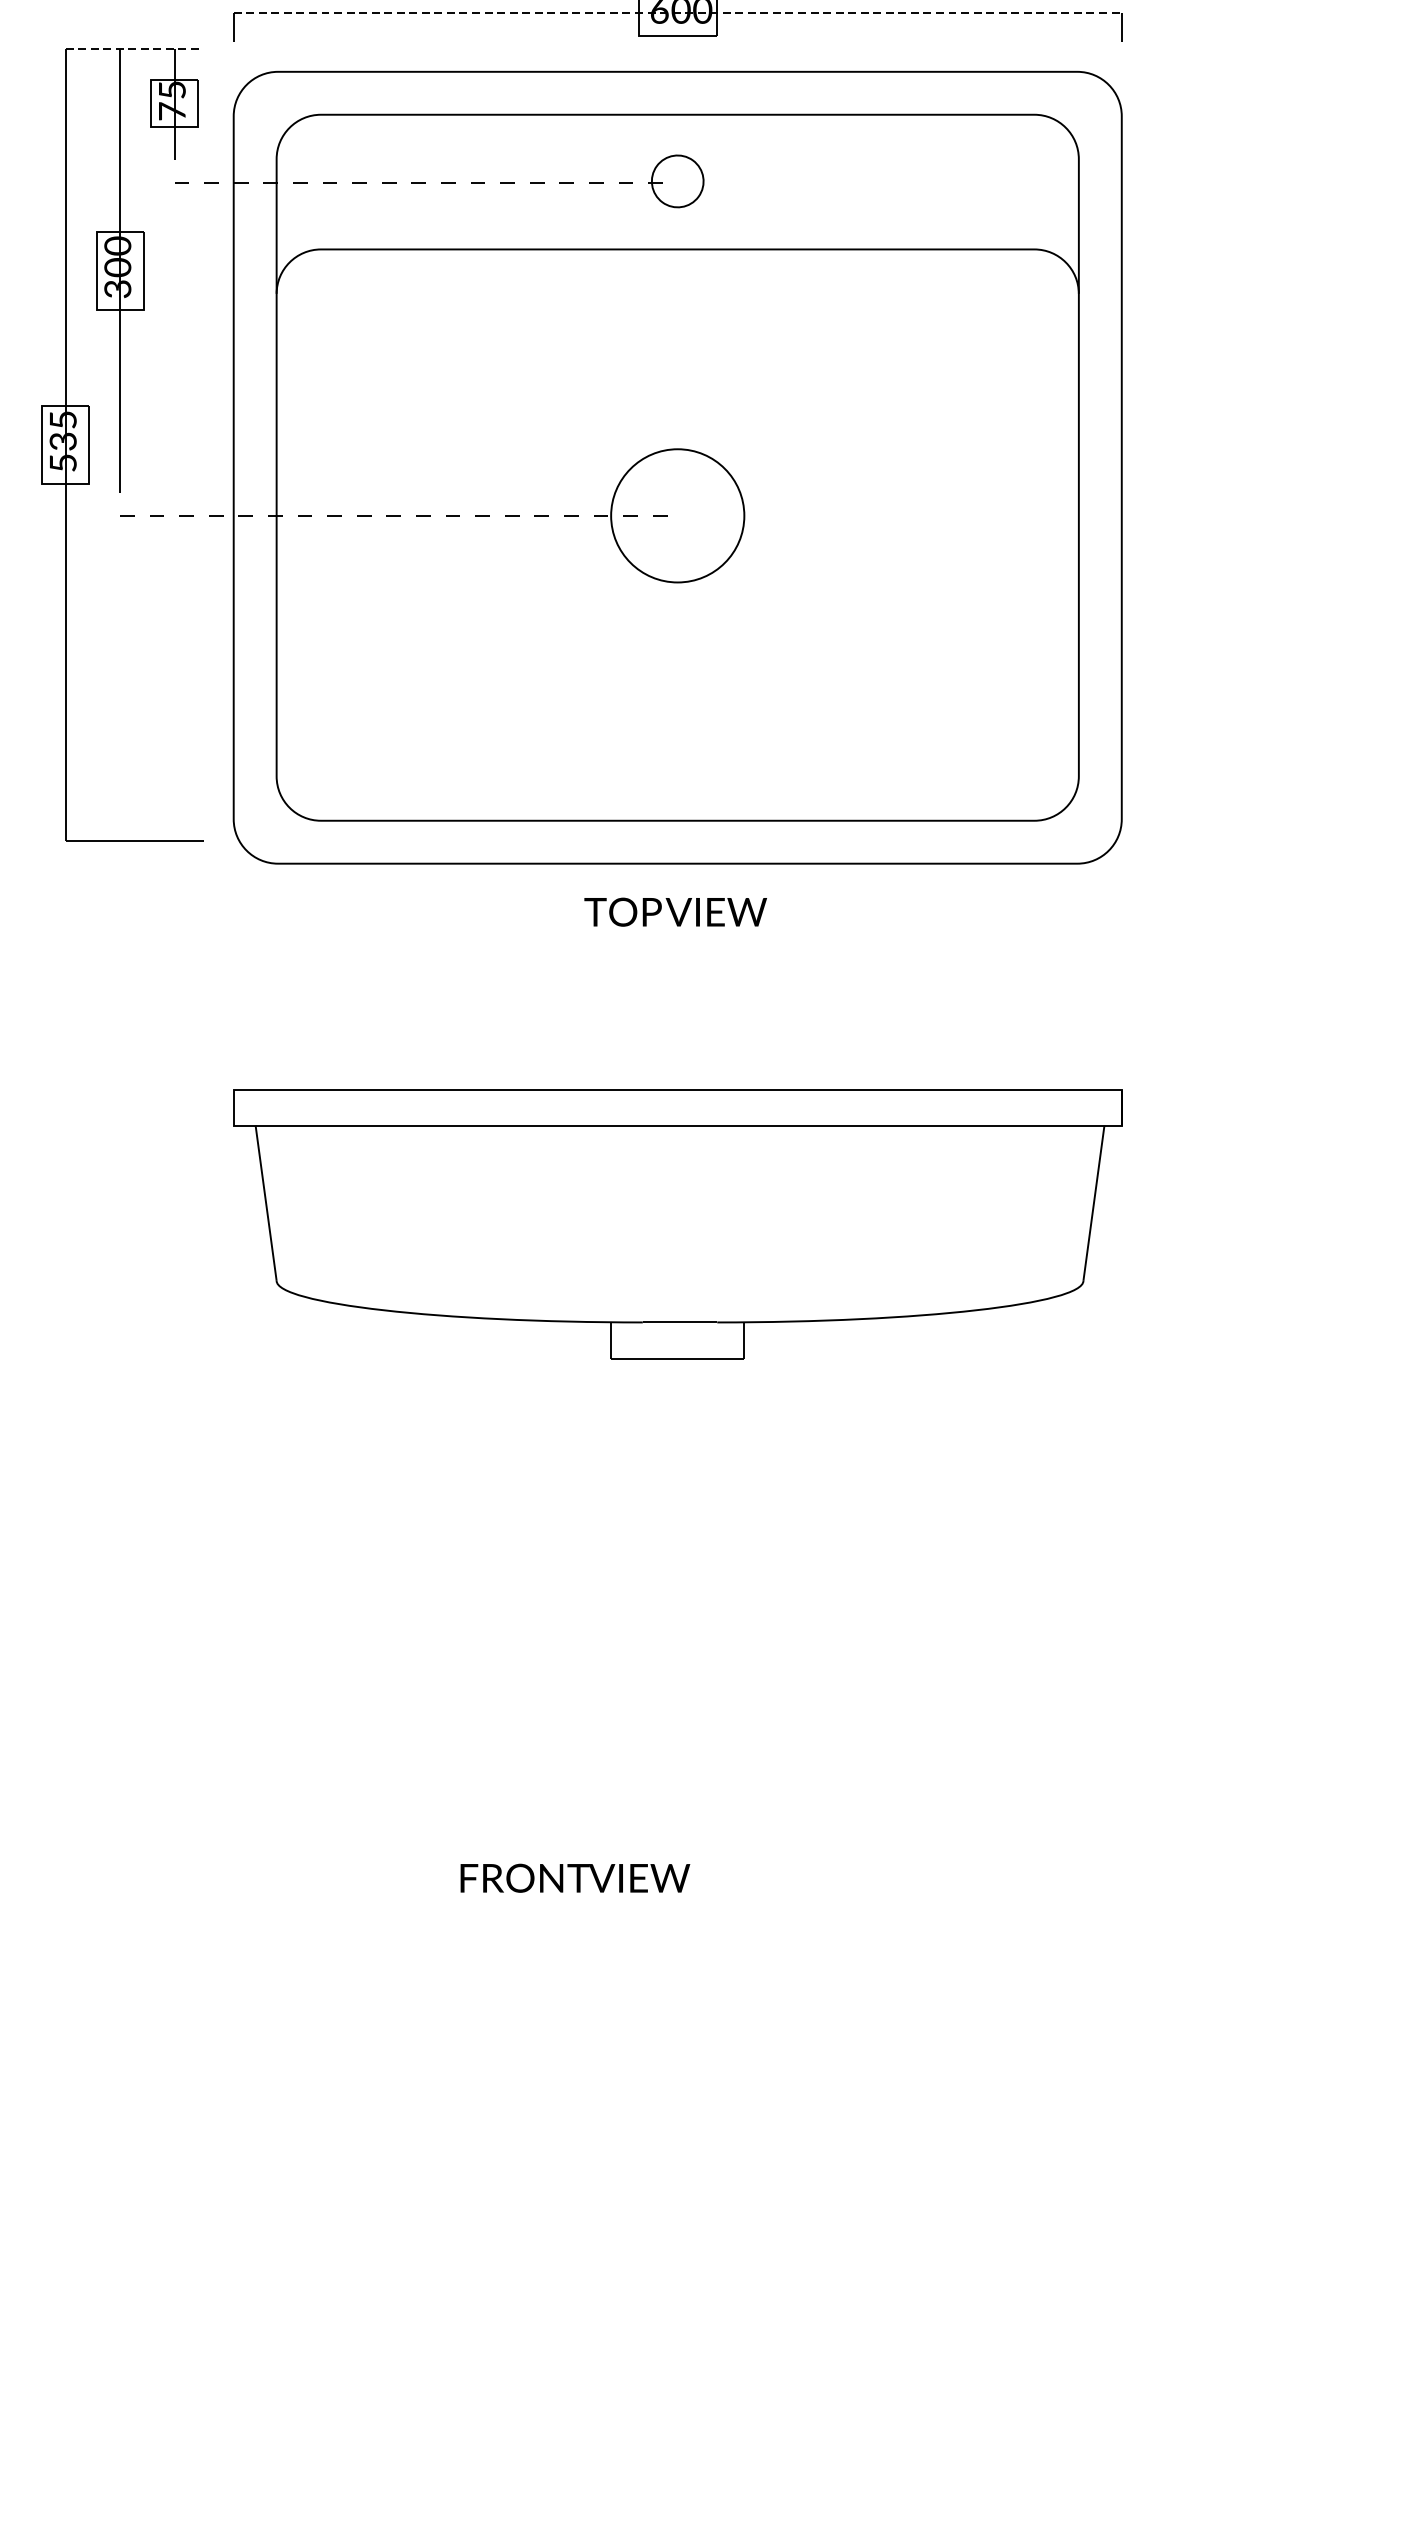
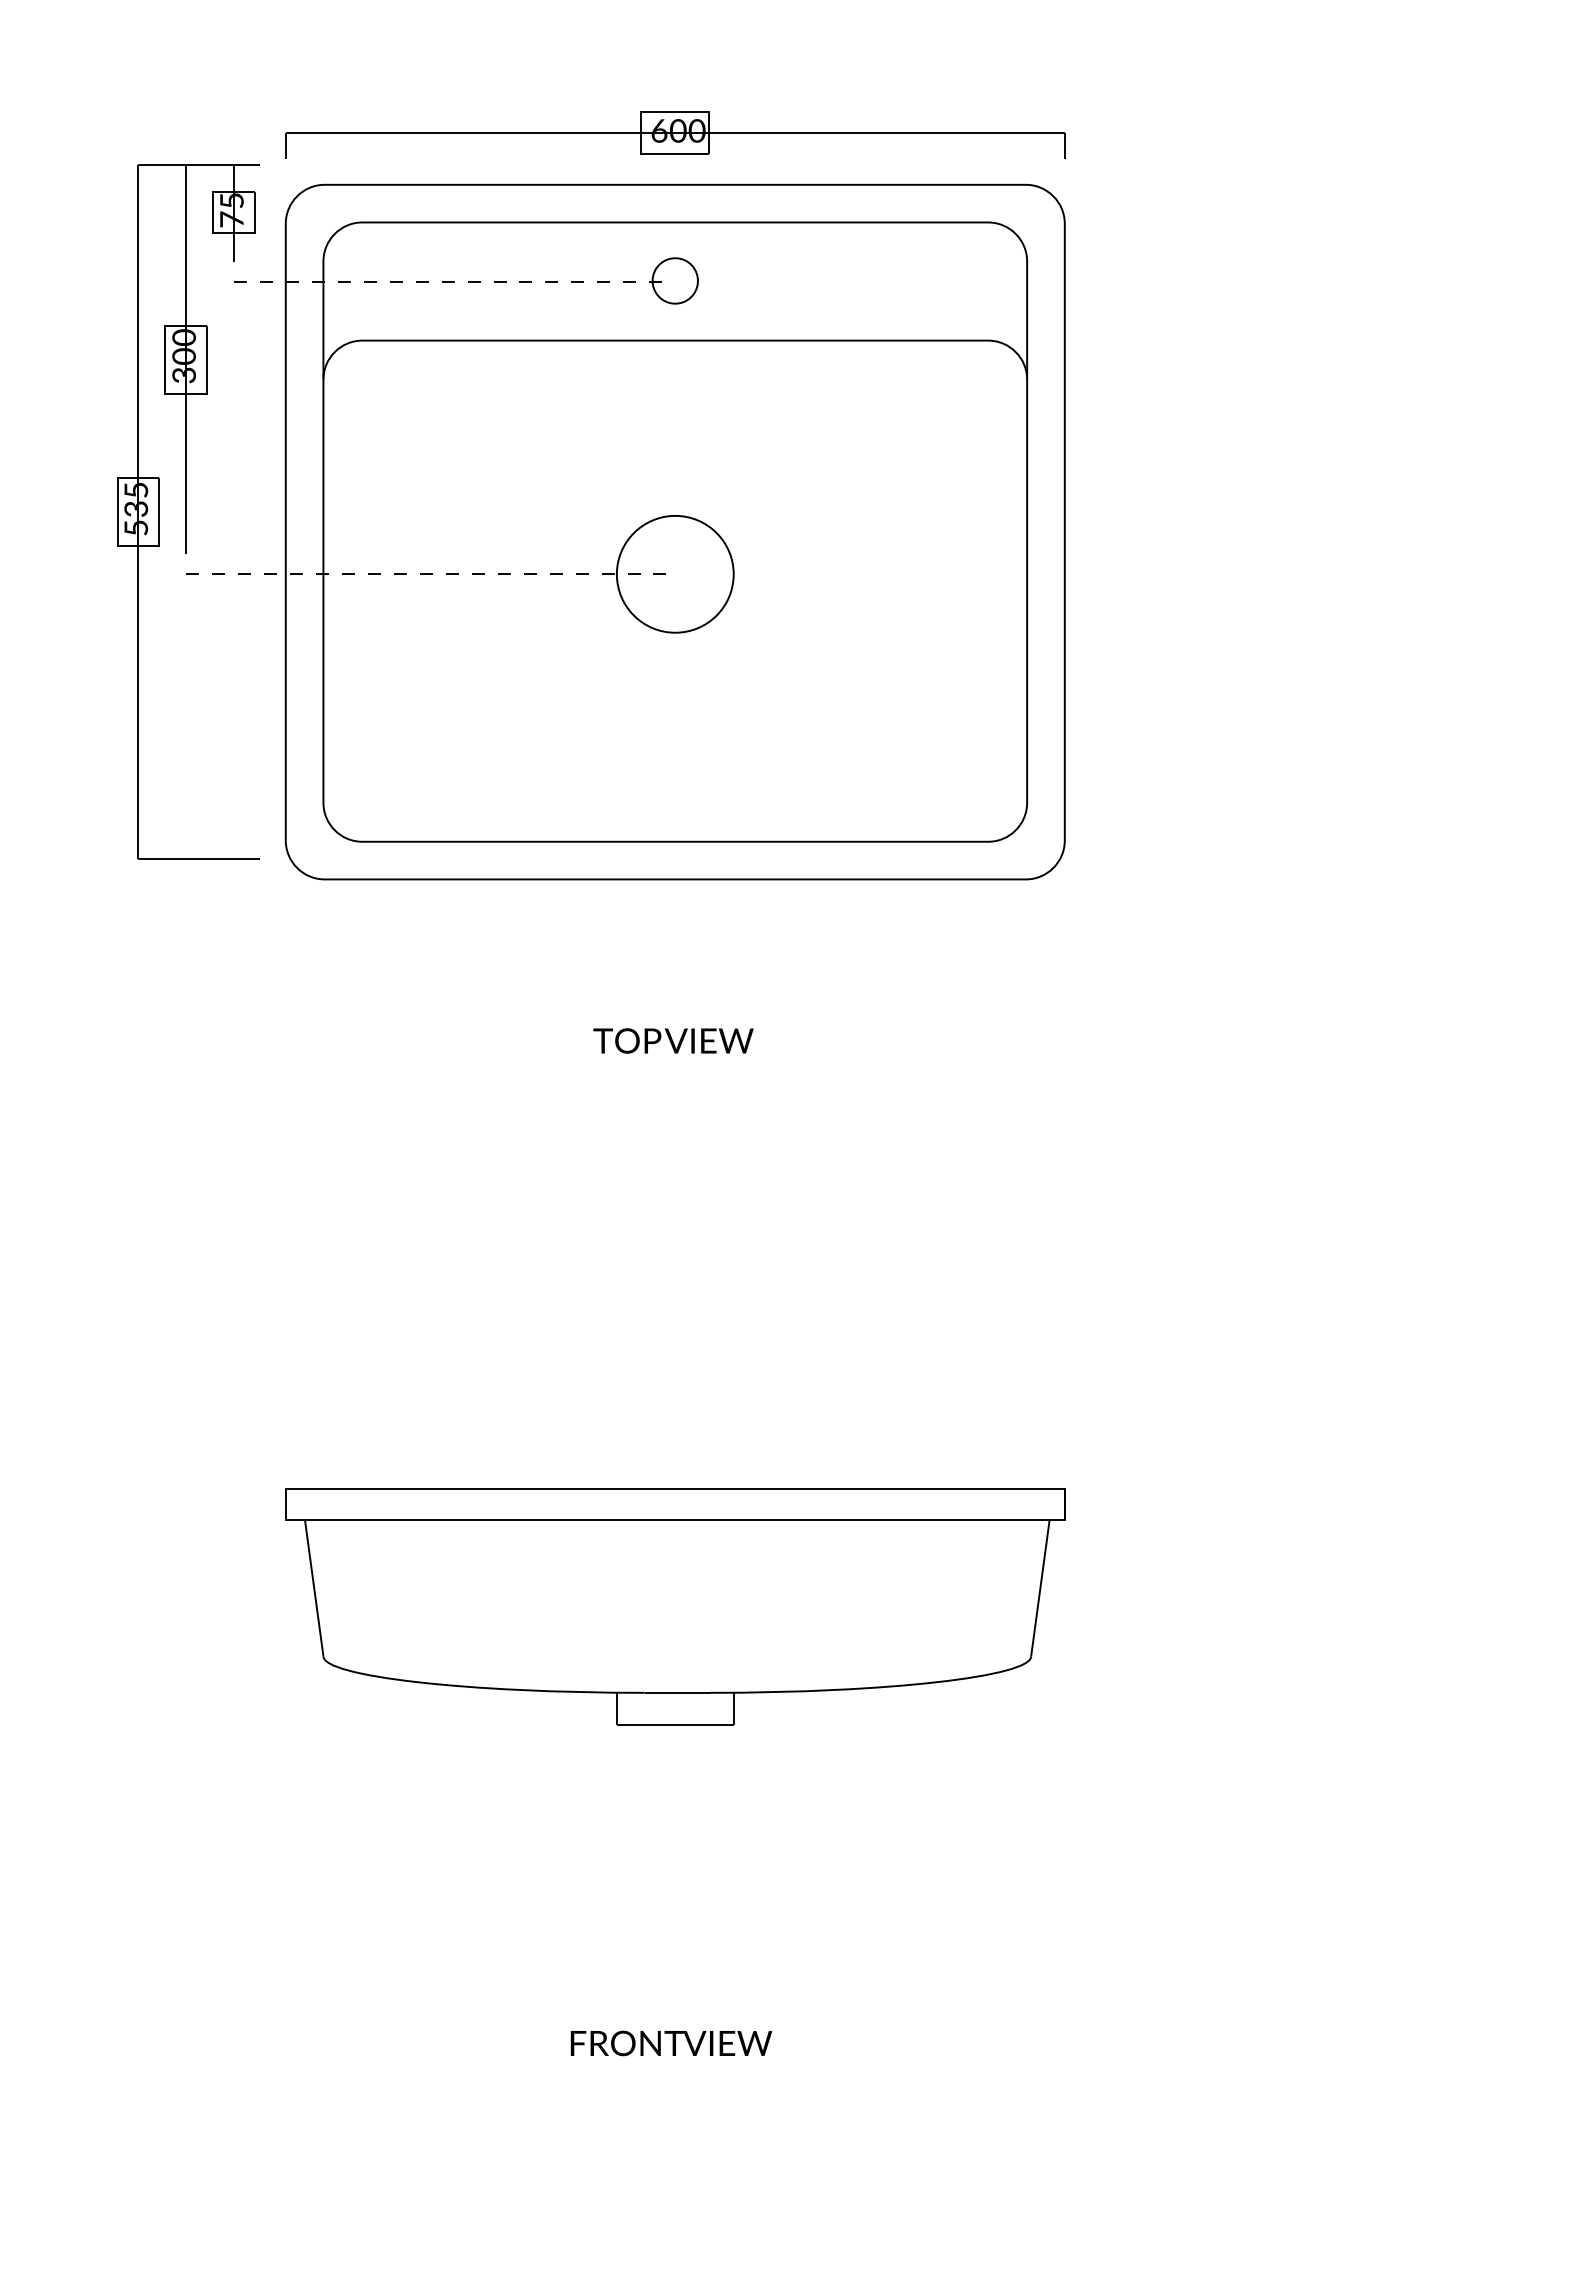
line: (677, 12) -> (675, 132), dashed -> solid
line: (135, 48) -> (199, 164), dashed -> solid
text: (675, 911) -> (673, 1040), moved
part: (677, 1224) -> (675, 1606), moved
text: (575, 1878) -> (671, 2043), moved

